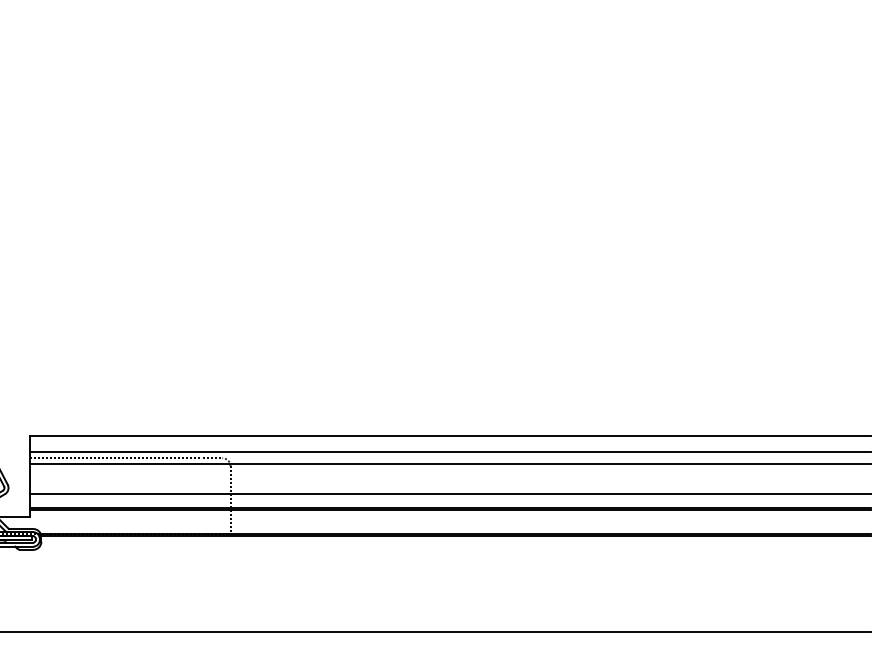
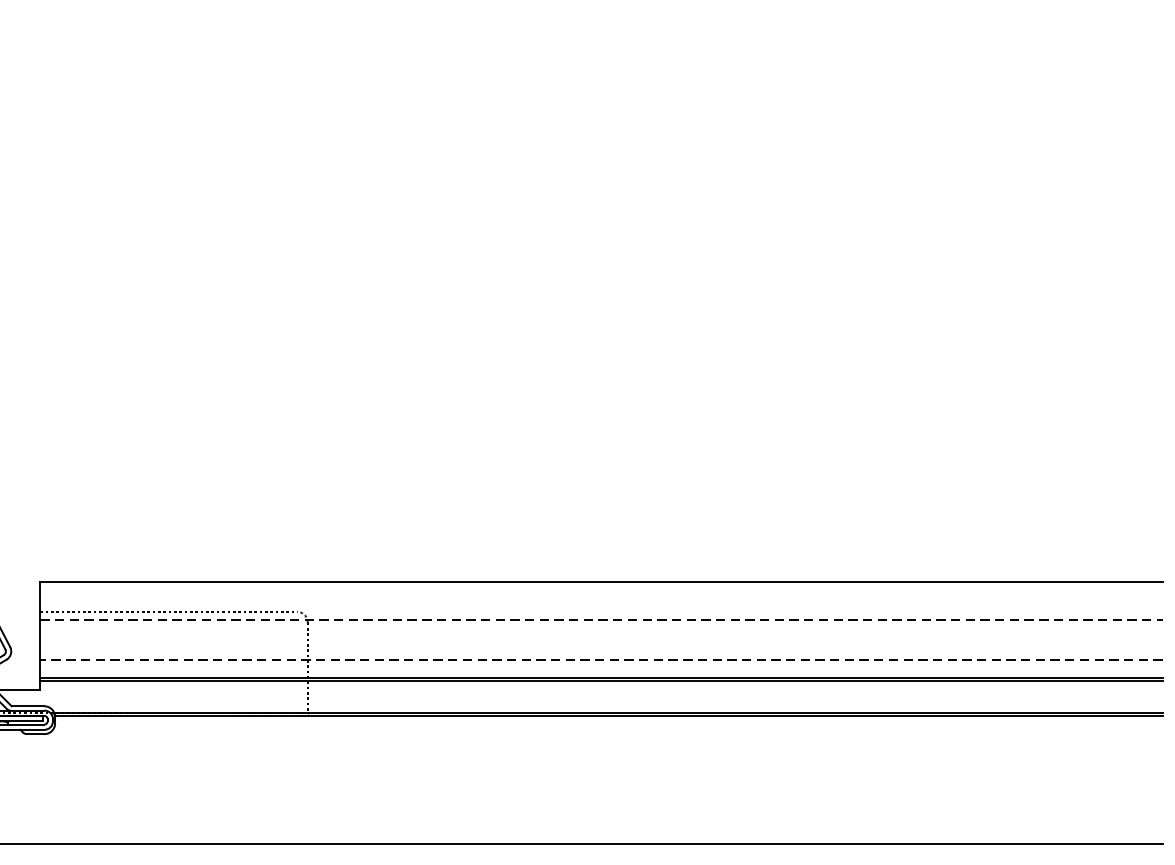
line: (450, 452) -> (601, 604), removed
line: (450, 464) -> (601, 620), solid -> dashed
line: (449, 494) -> (600, 660), solid -> dashed

